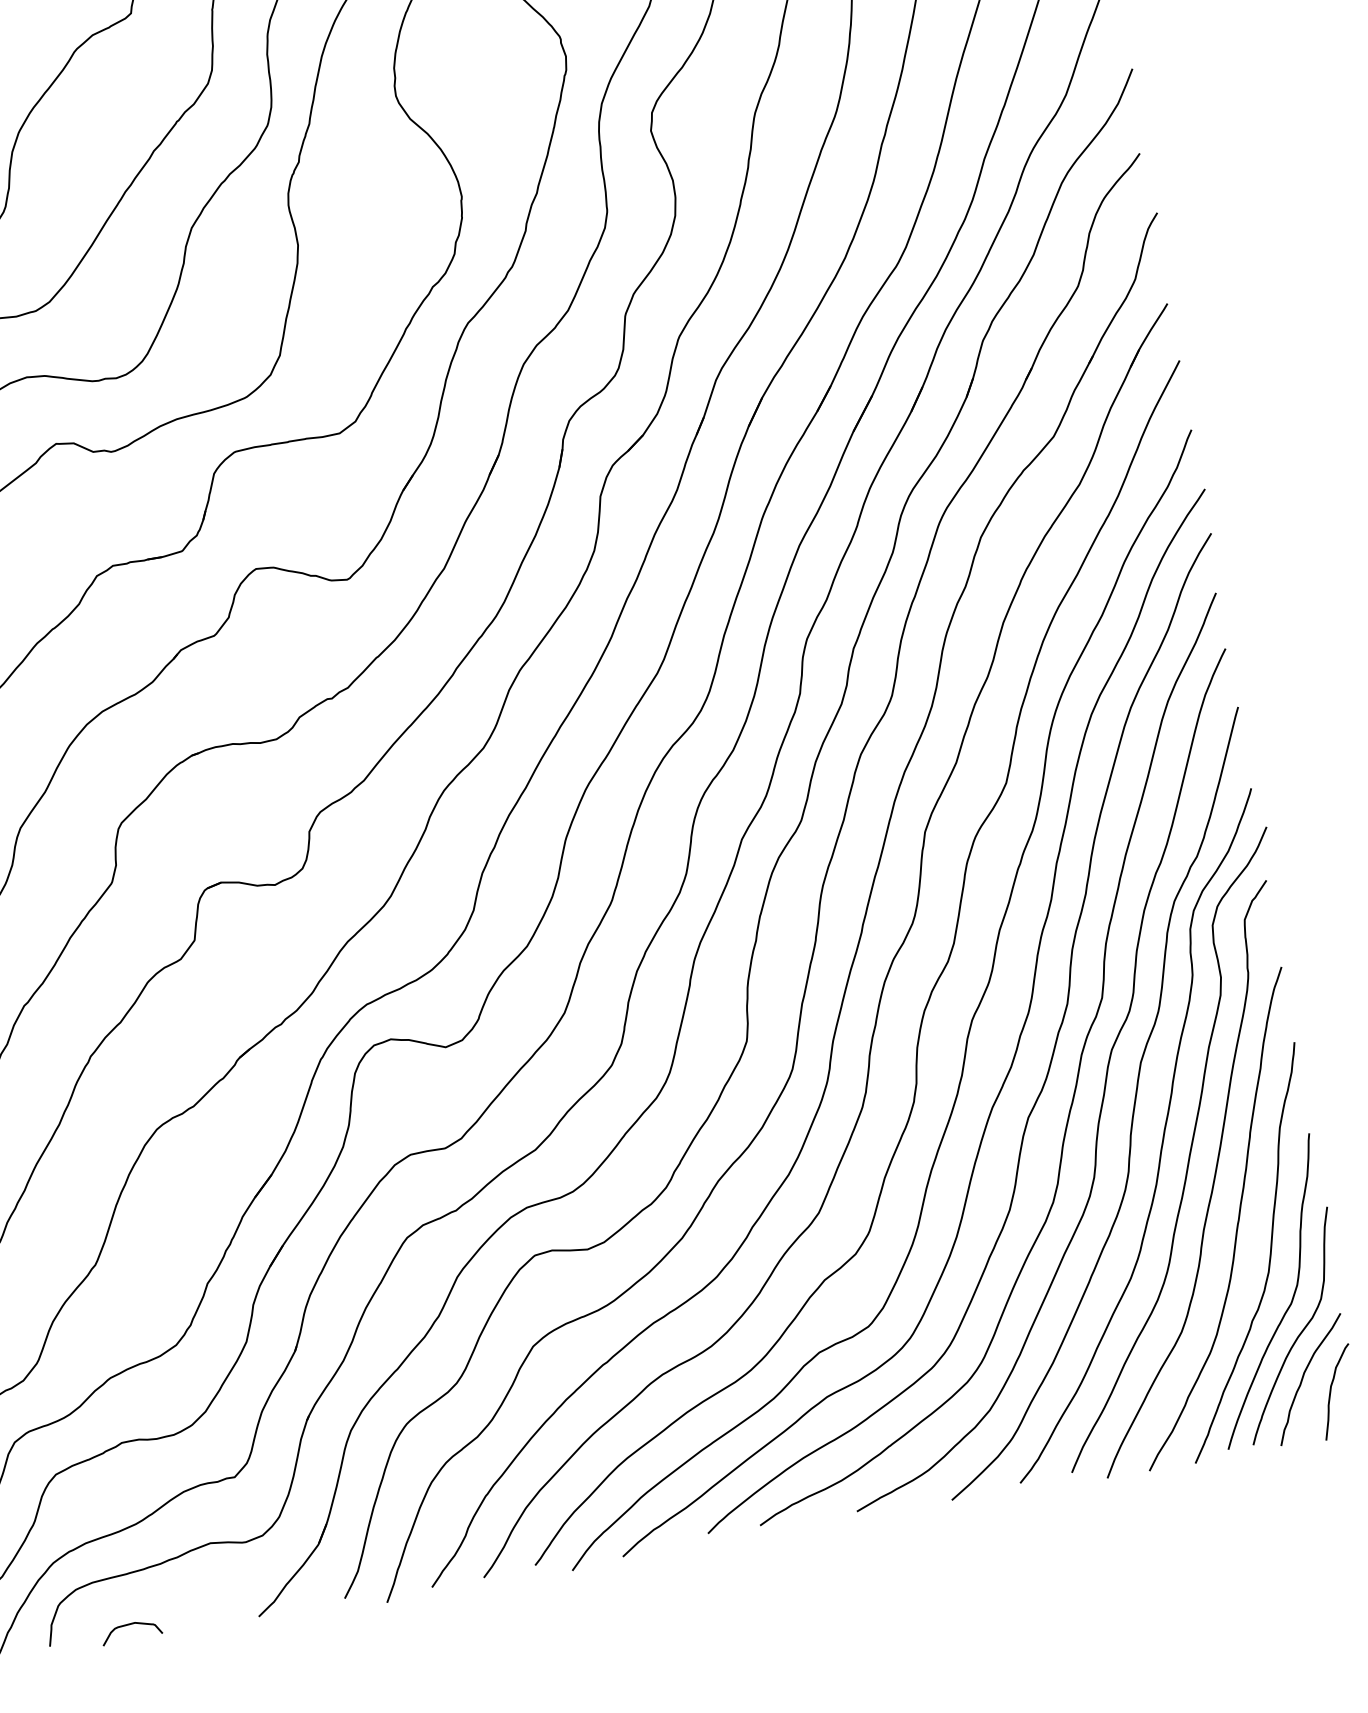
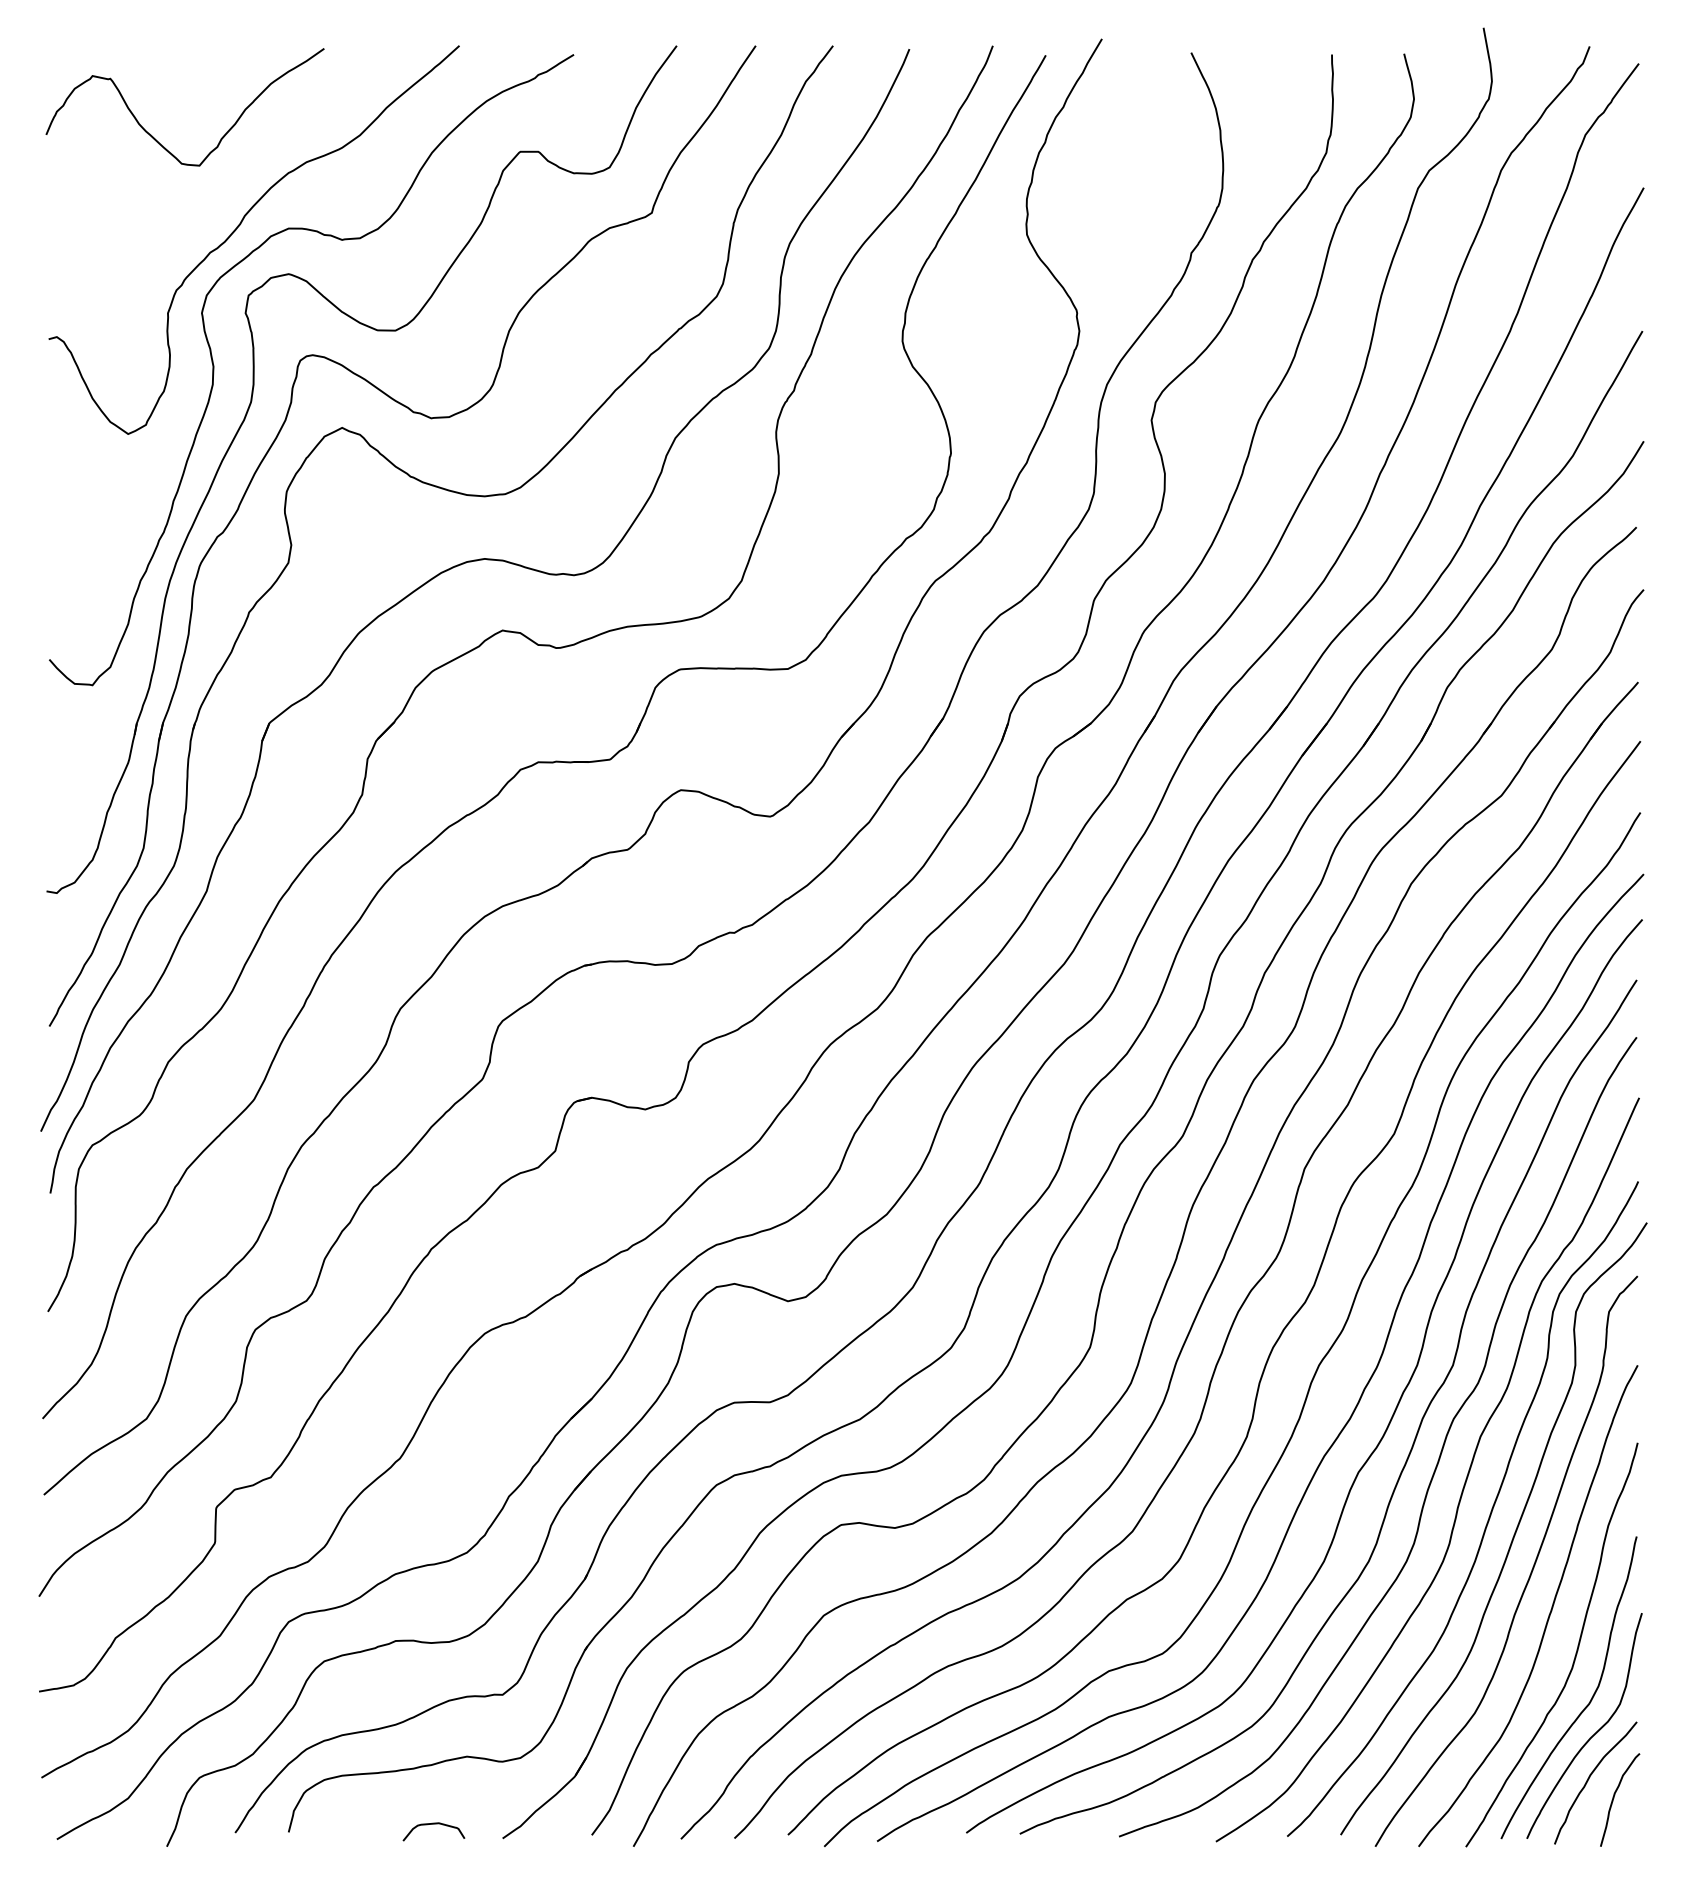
curve: (130, 1624) -> (433, 1824), moved

